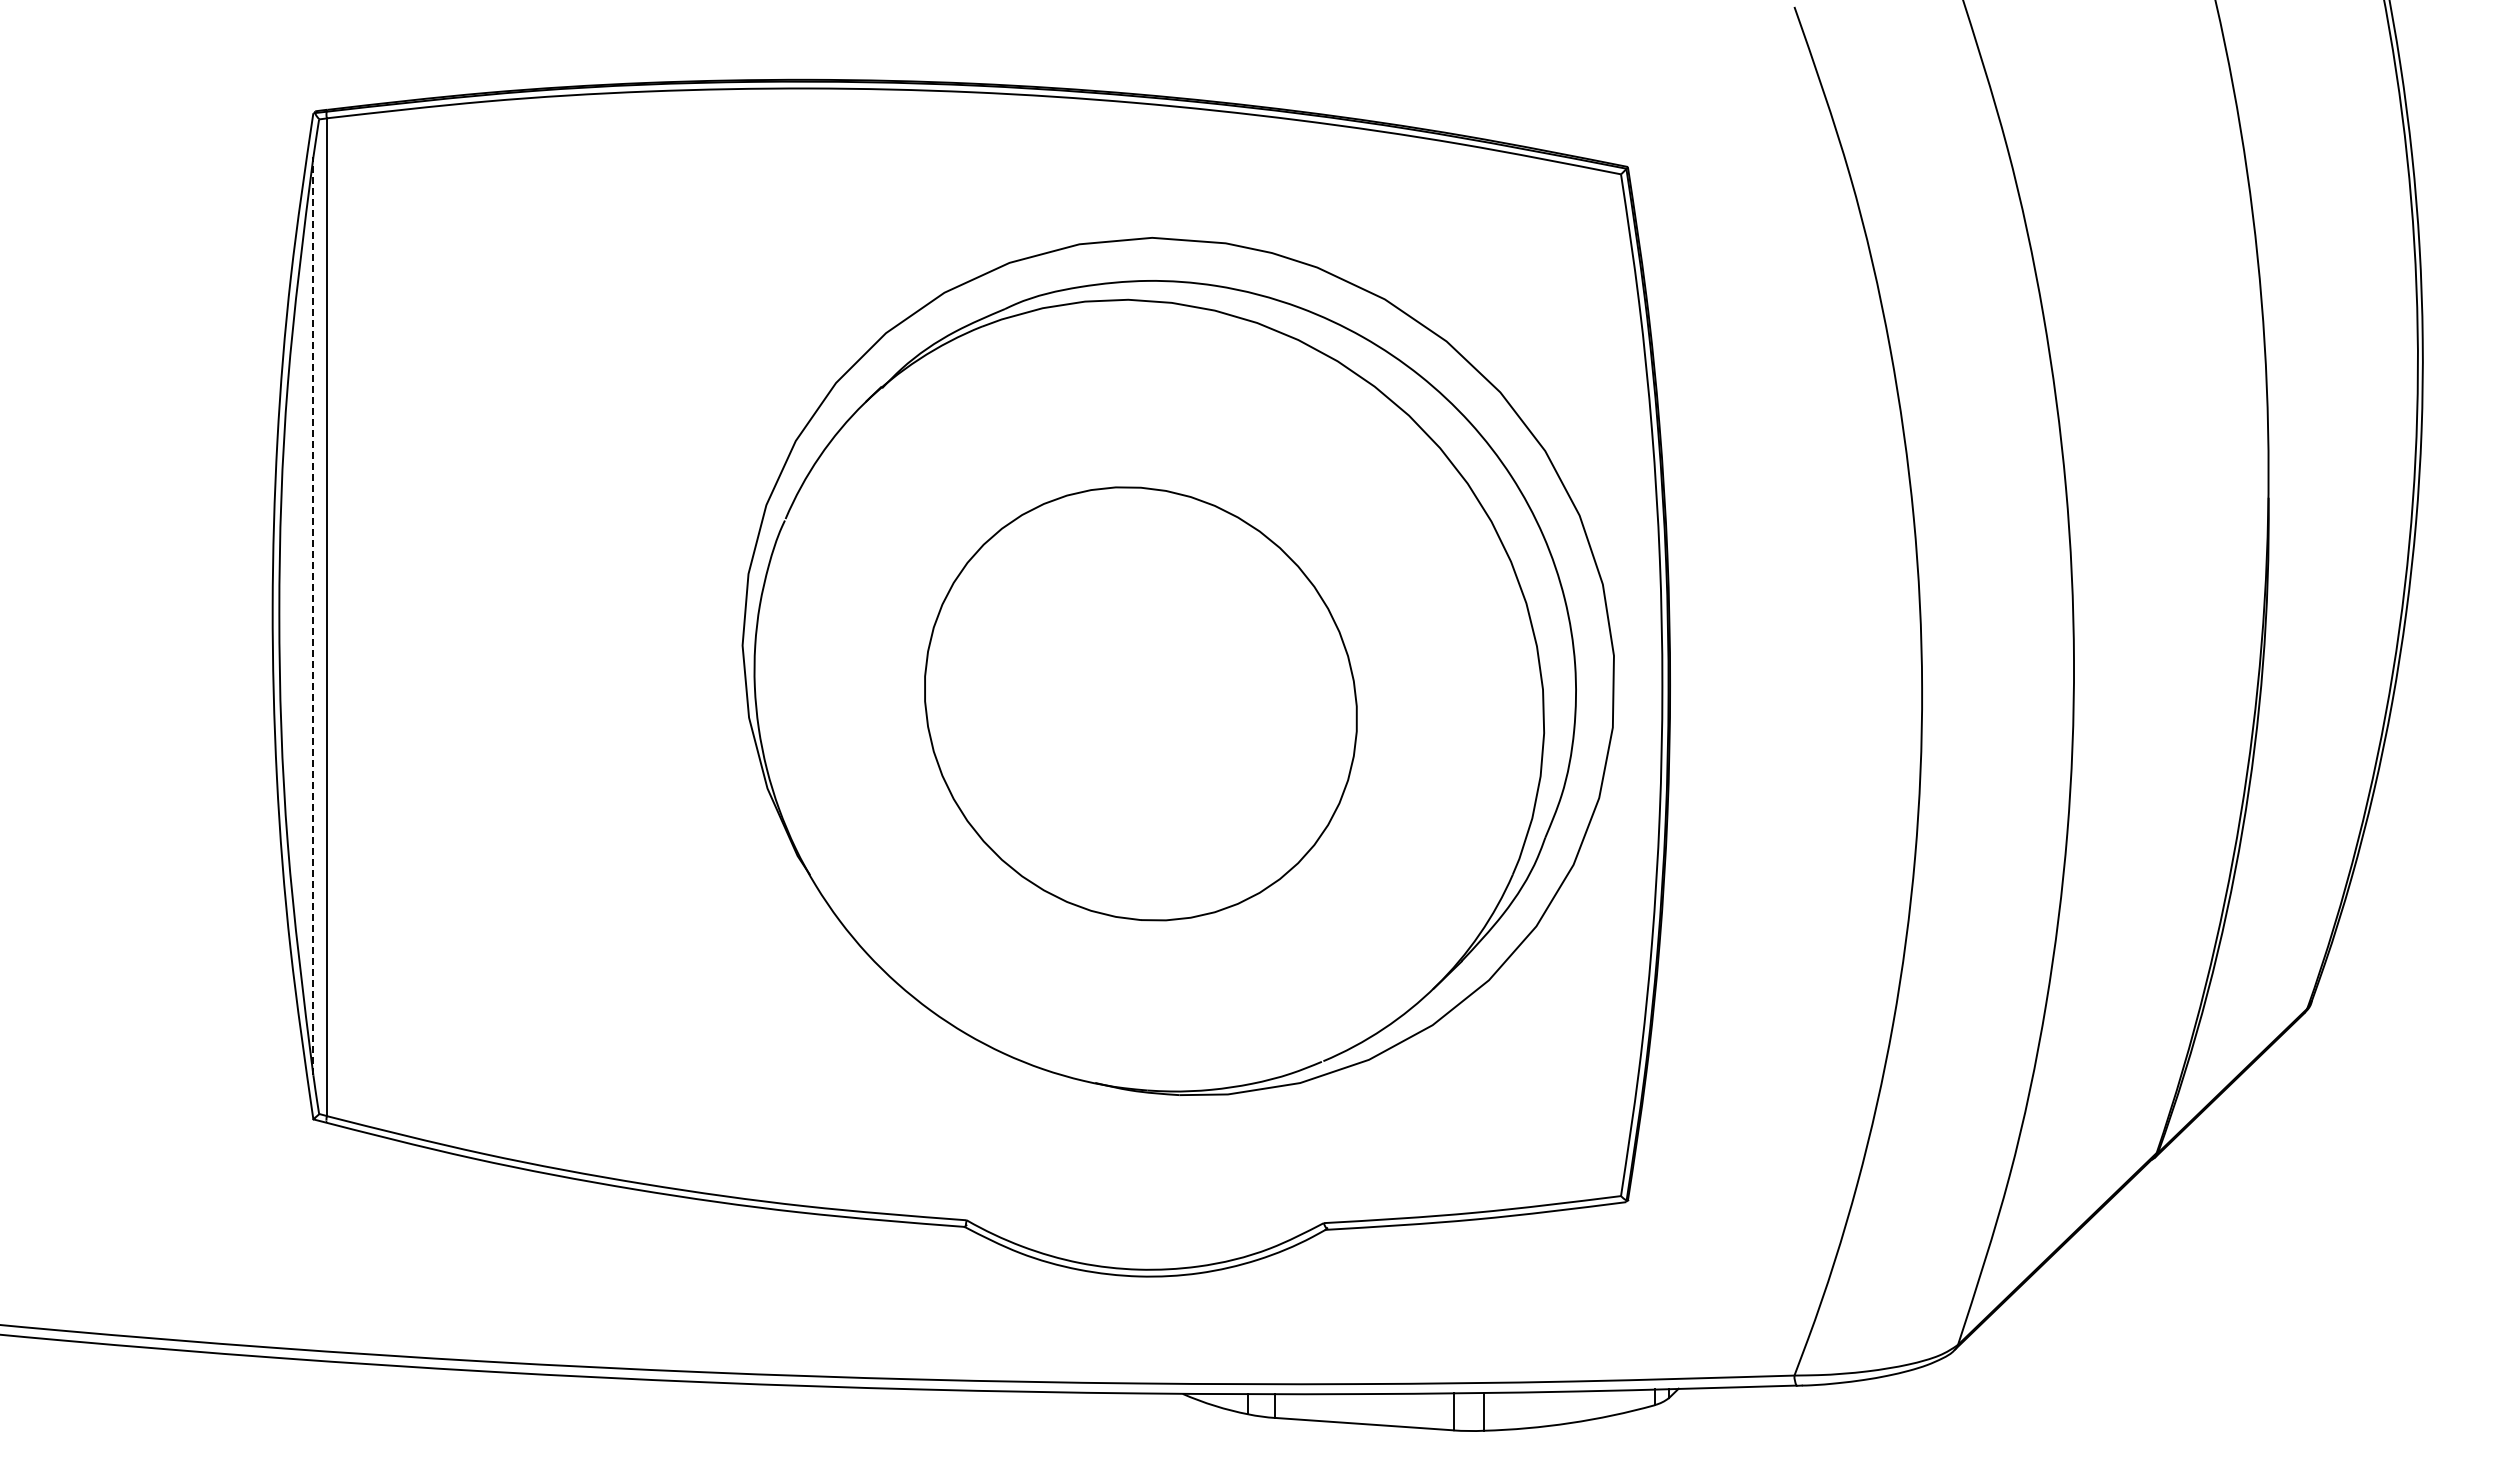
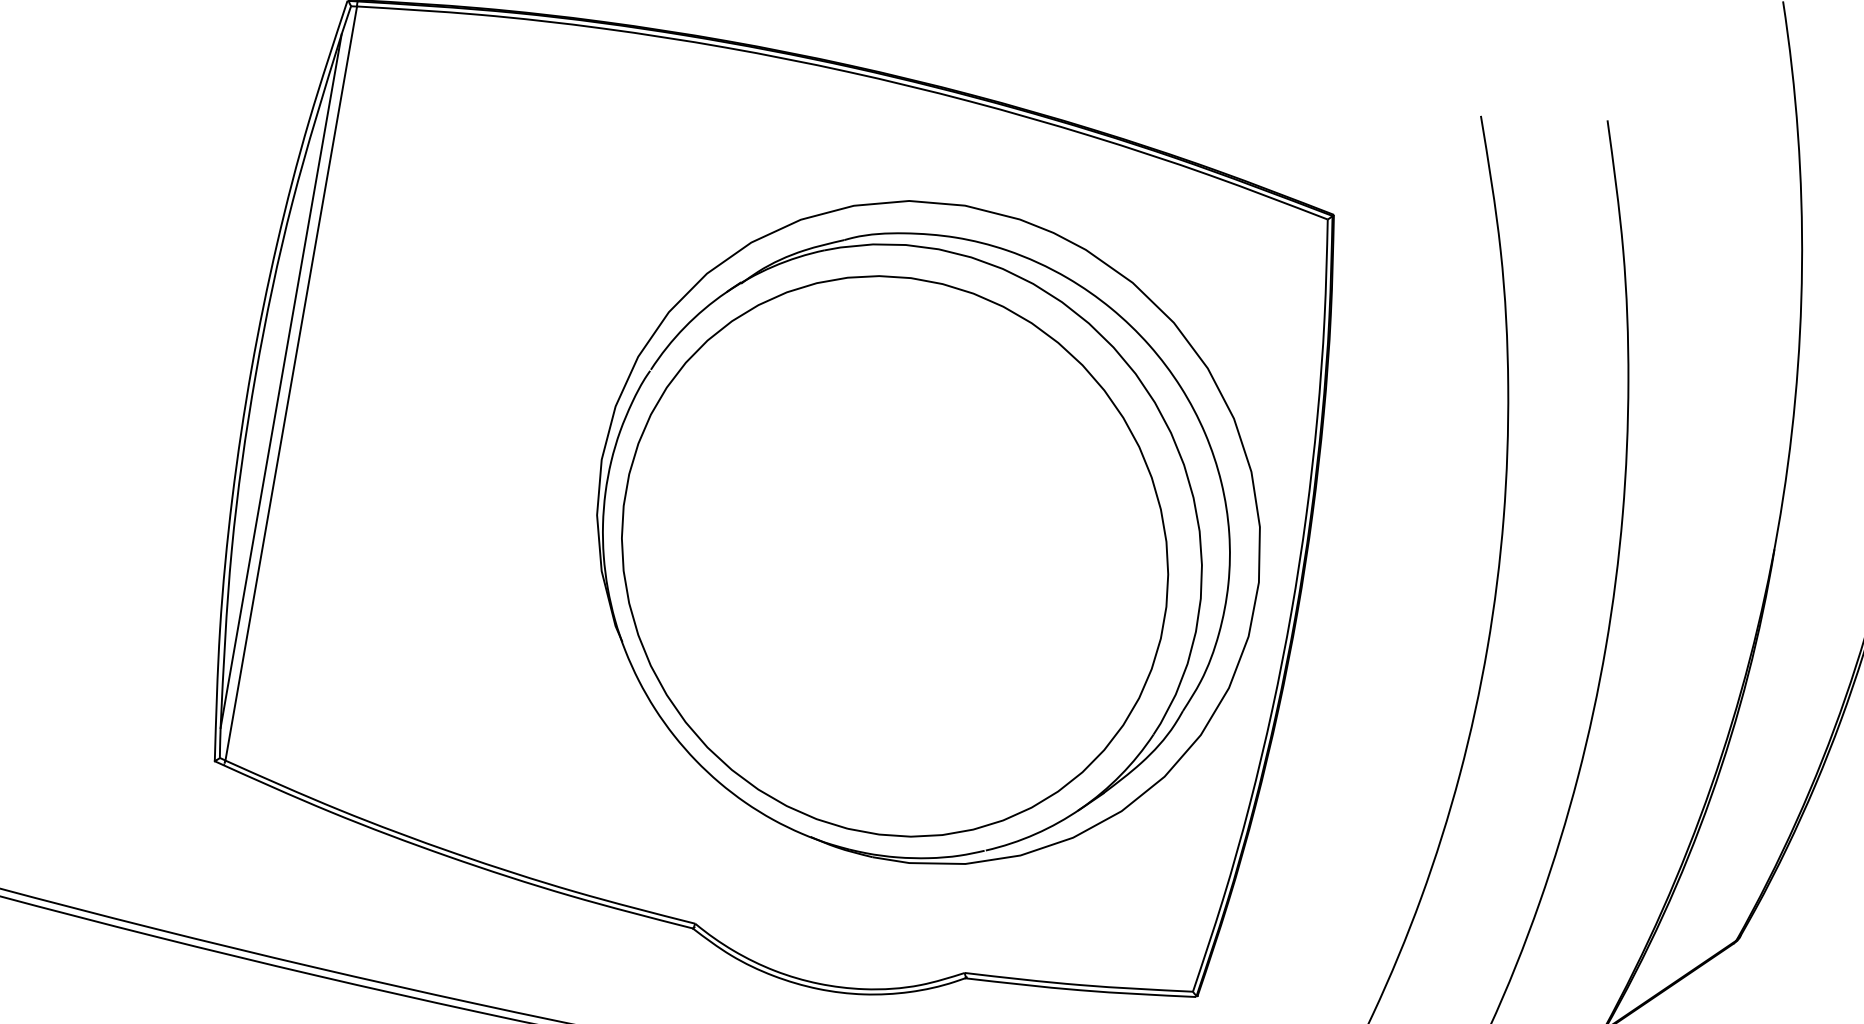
line: (313, 616) -> (281, 381), dashed -> solid
part: (1140, 703) -> (894, 556), size x1.67

